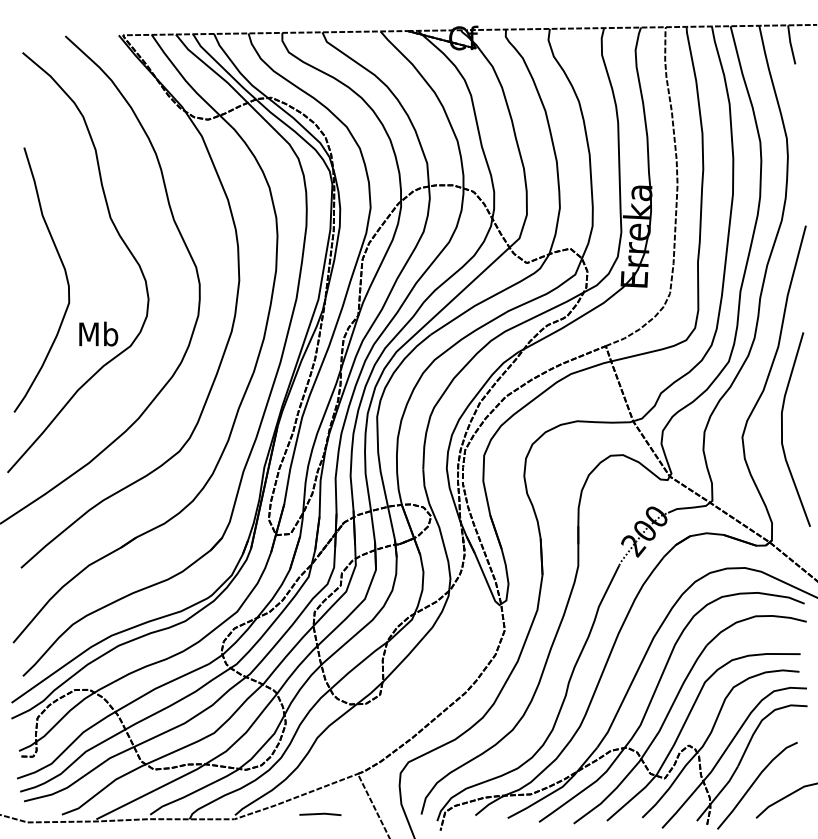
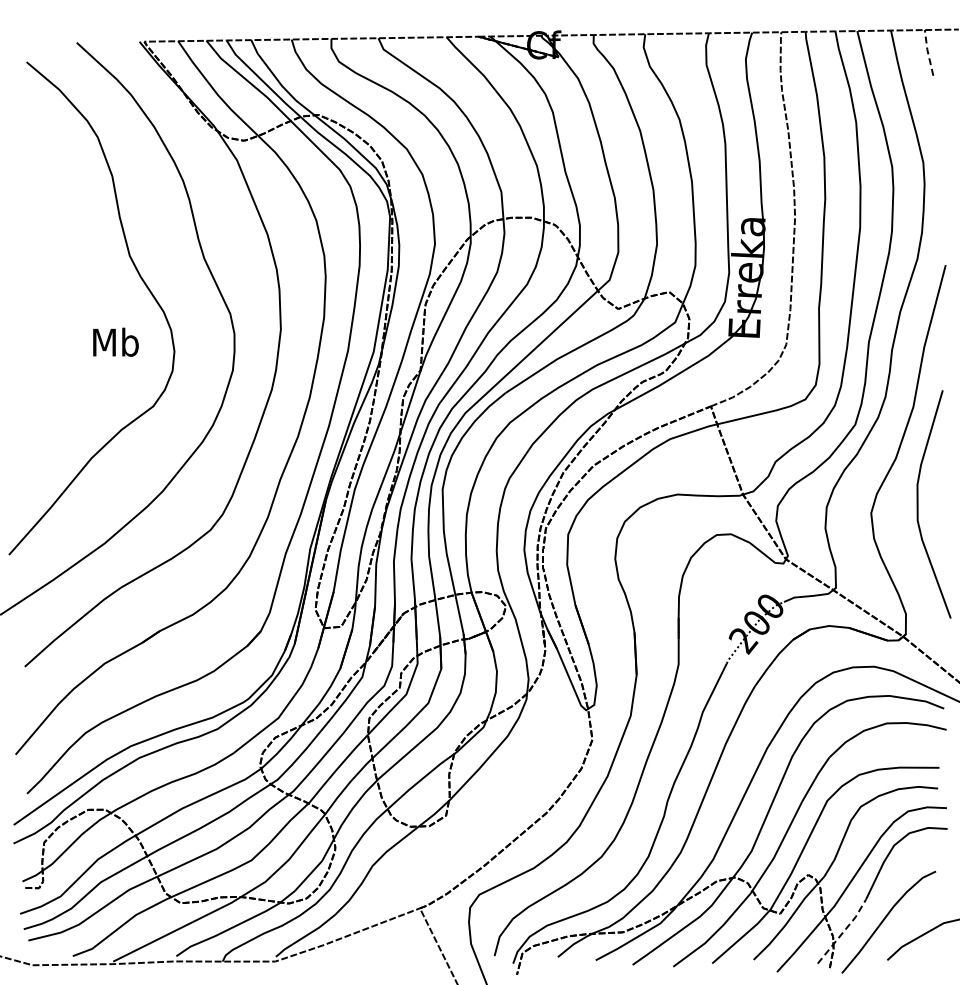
line: (791, 44) -> (928, 52), solid -> dashed
curve: (65, 273) -> (76, 321), removed
text: (98, 333) -> (115, 341), moved
line: (718, 793) -> (843, 931), solid -> dashed
line: (319, 814) -> (375, 955), removed

